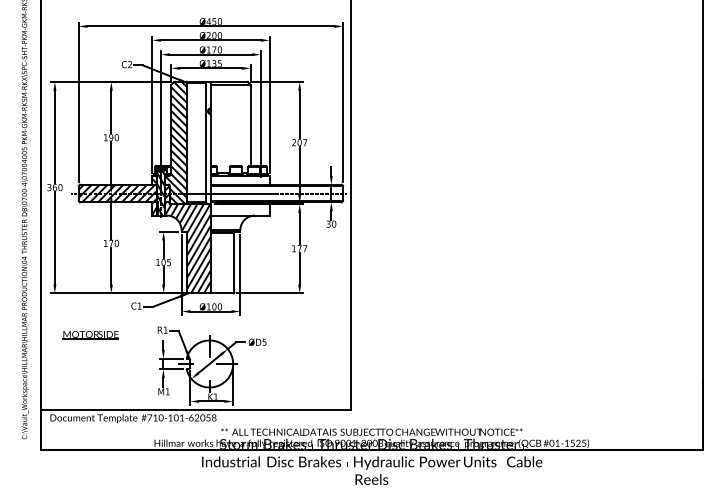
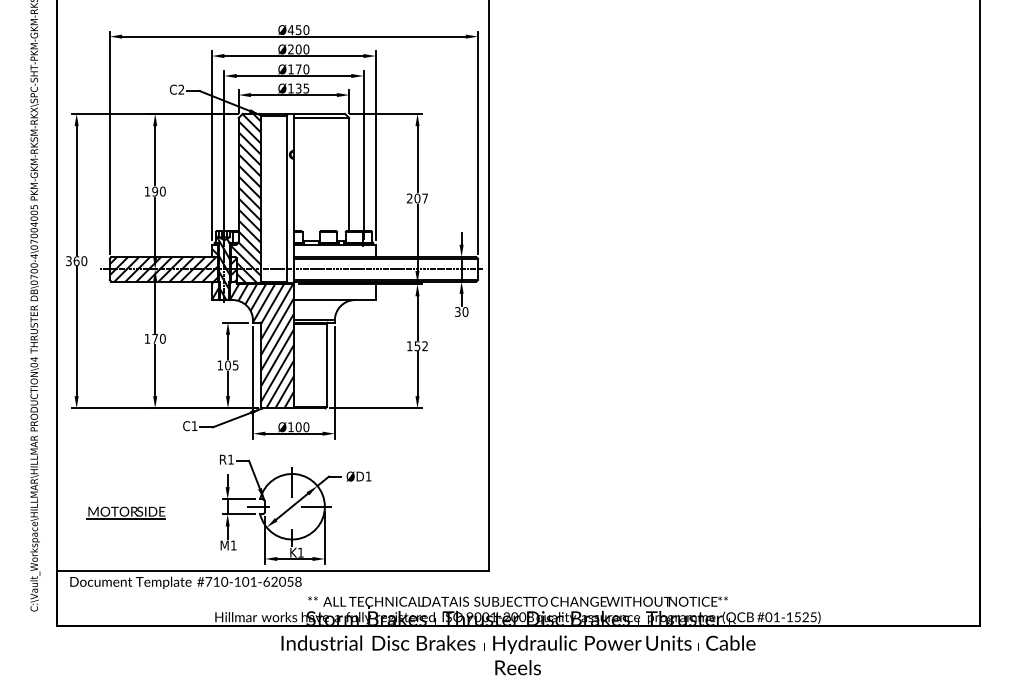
text: (301, 248) -> (420, 346), 177 -> 152
part: (90, 335) -> (125, 512), moved
text: (264, 342) -> (368, 476), ØD5 -> ØD1

